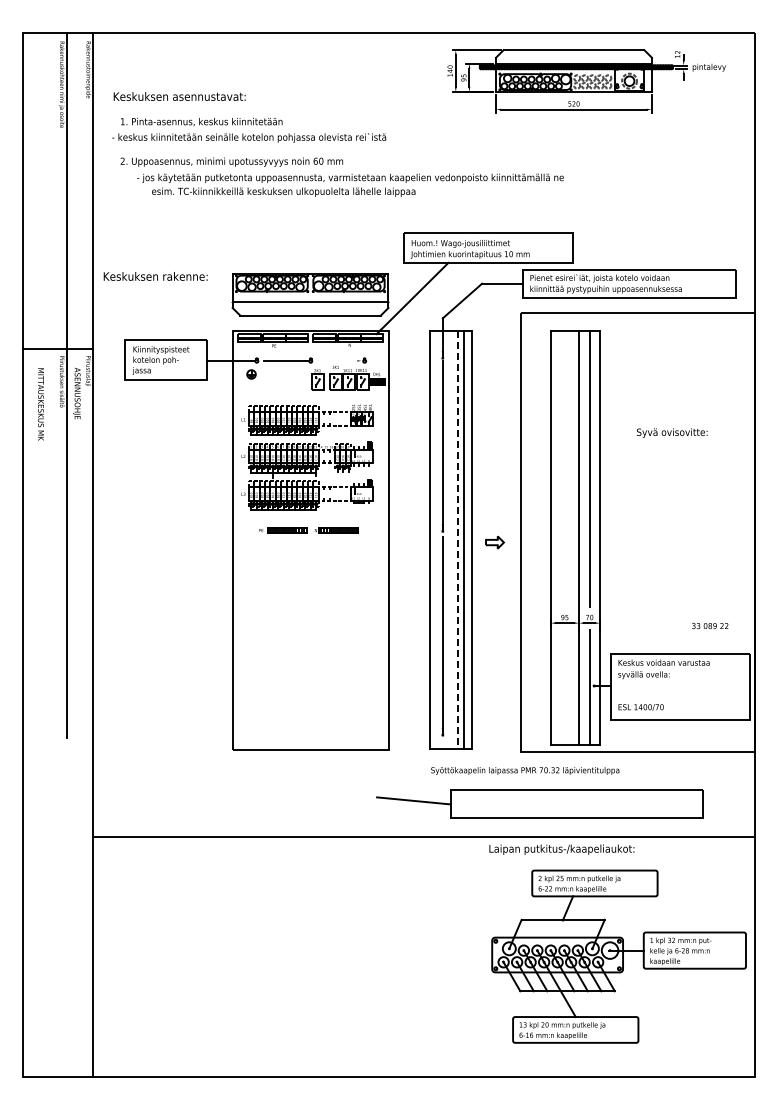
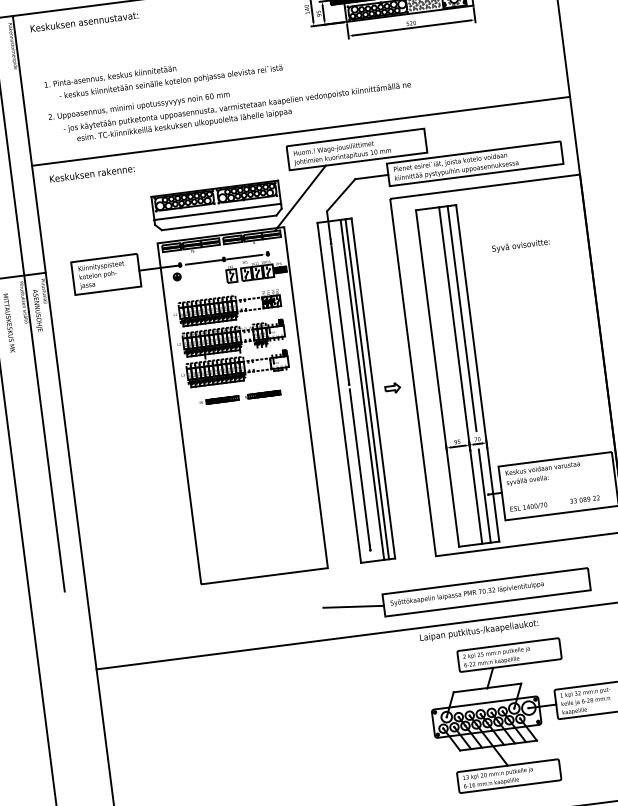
text: (179, 96) -> (84, 21), moved
text: (249, 137) -> (171, 81), moved
line: (423, 217) -> (300, 131), added
text: (155, 276) -> (92, 173), moved
line: (335, 360) -> (244, 256), added
text: (672, 432) -> (521, 245), moved
line: (458, 540) -> (362, 390), dashed -> solid
text: (710, 626) -> (585, 499), moved
text: (525, 770) -> (467, 593), moved

